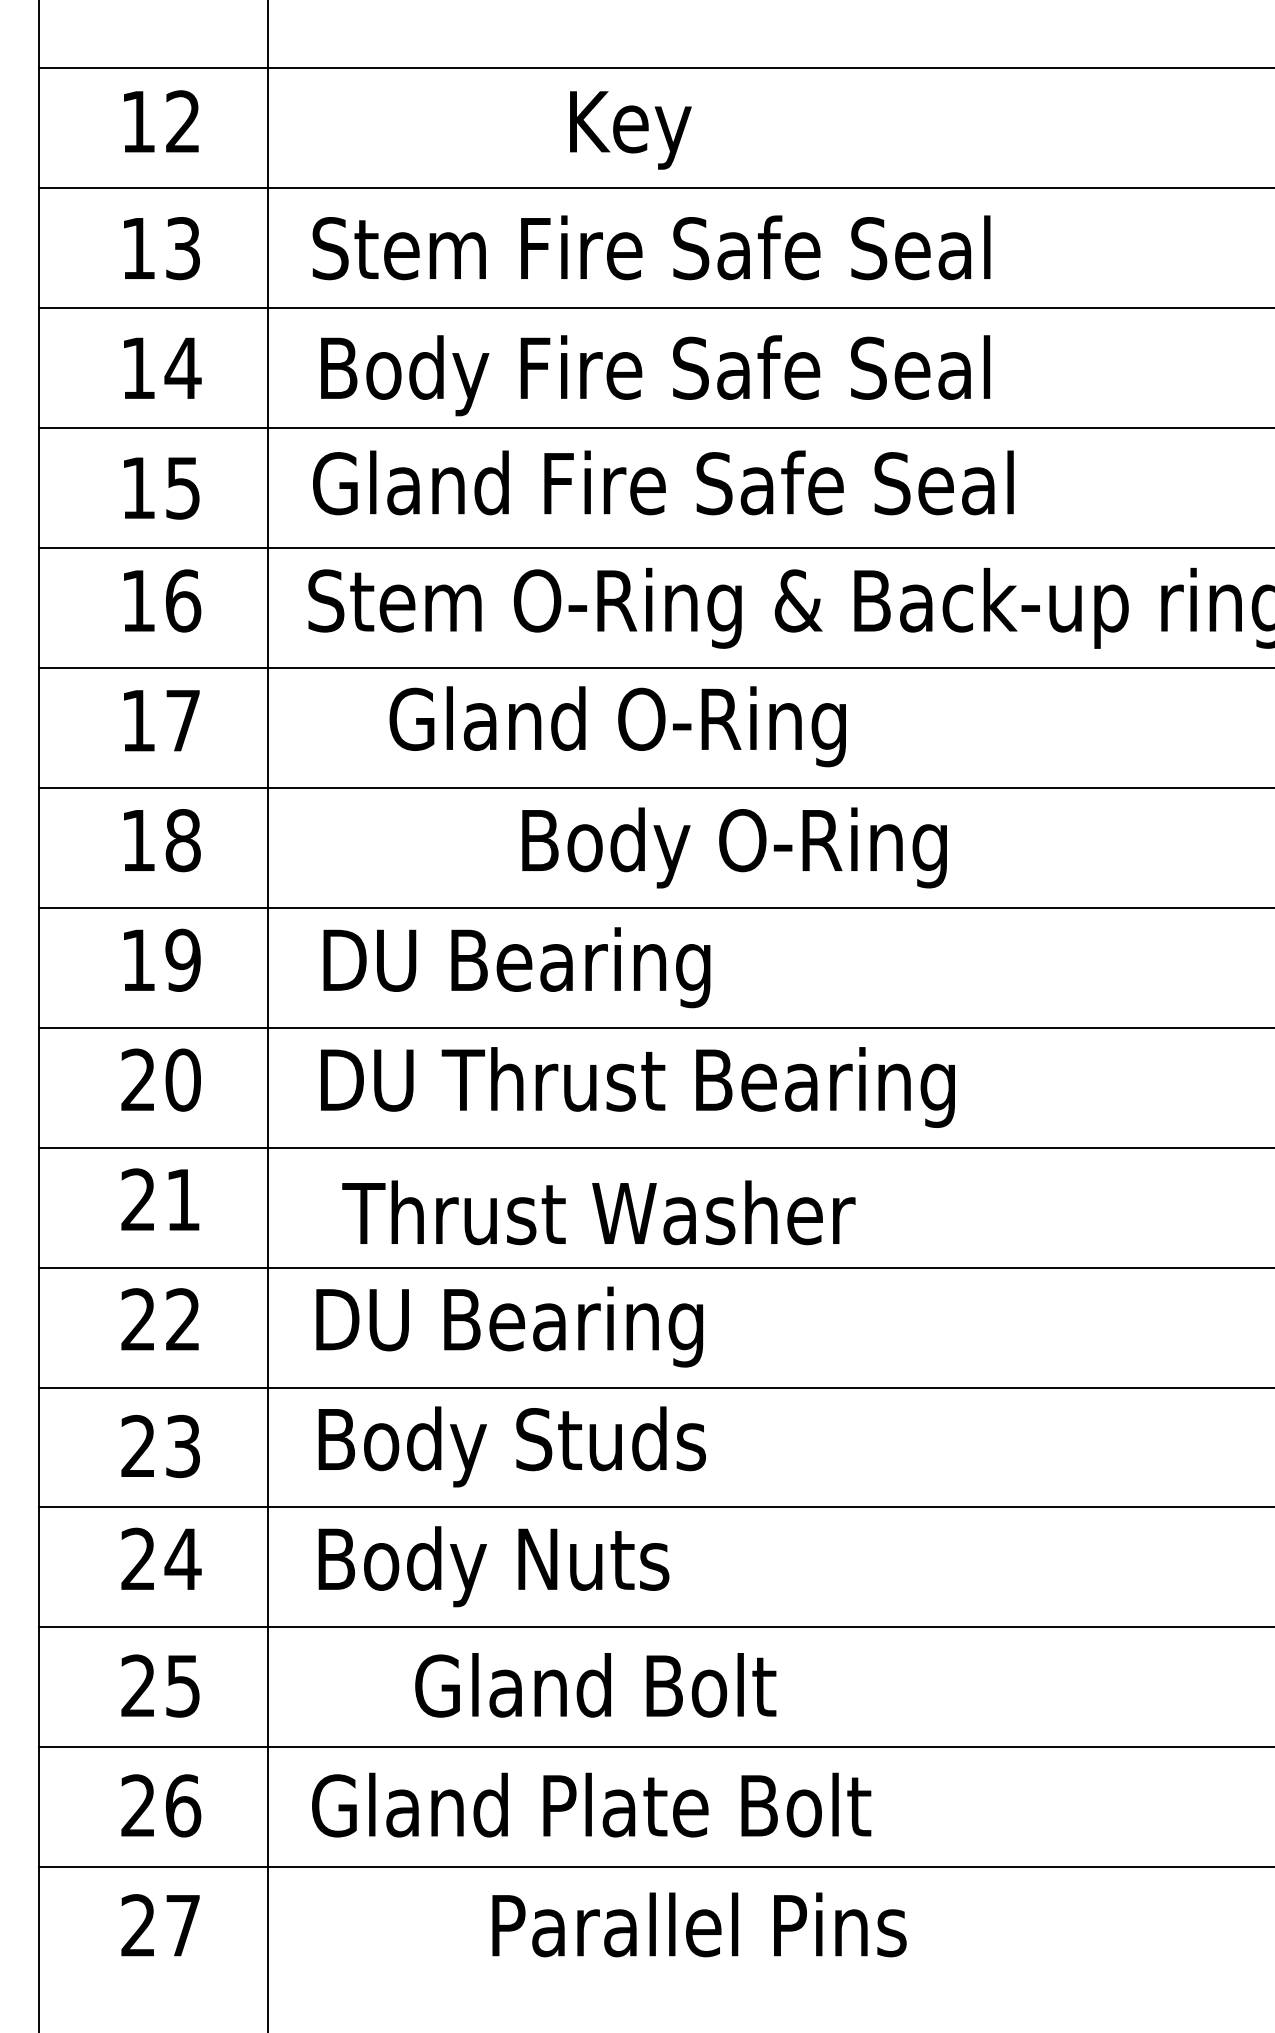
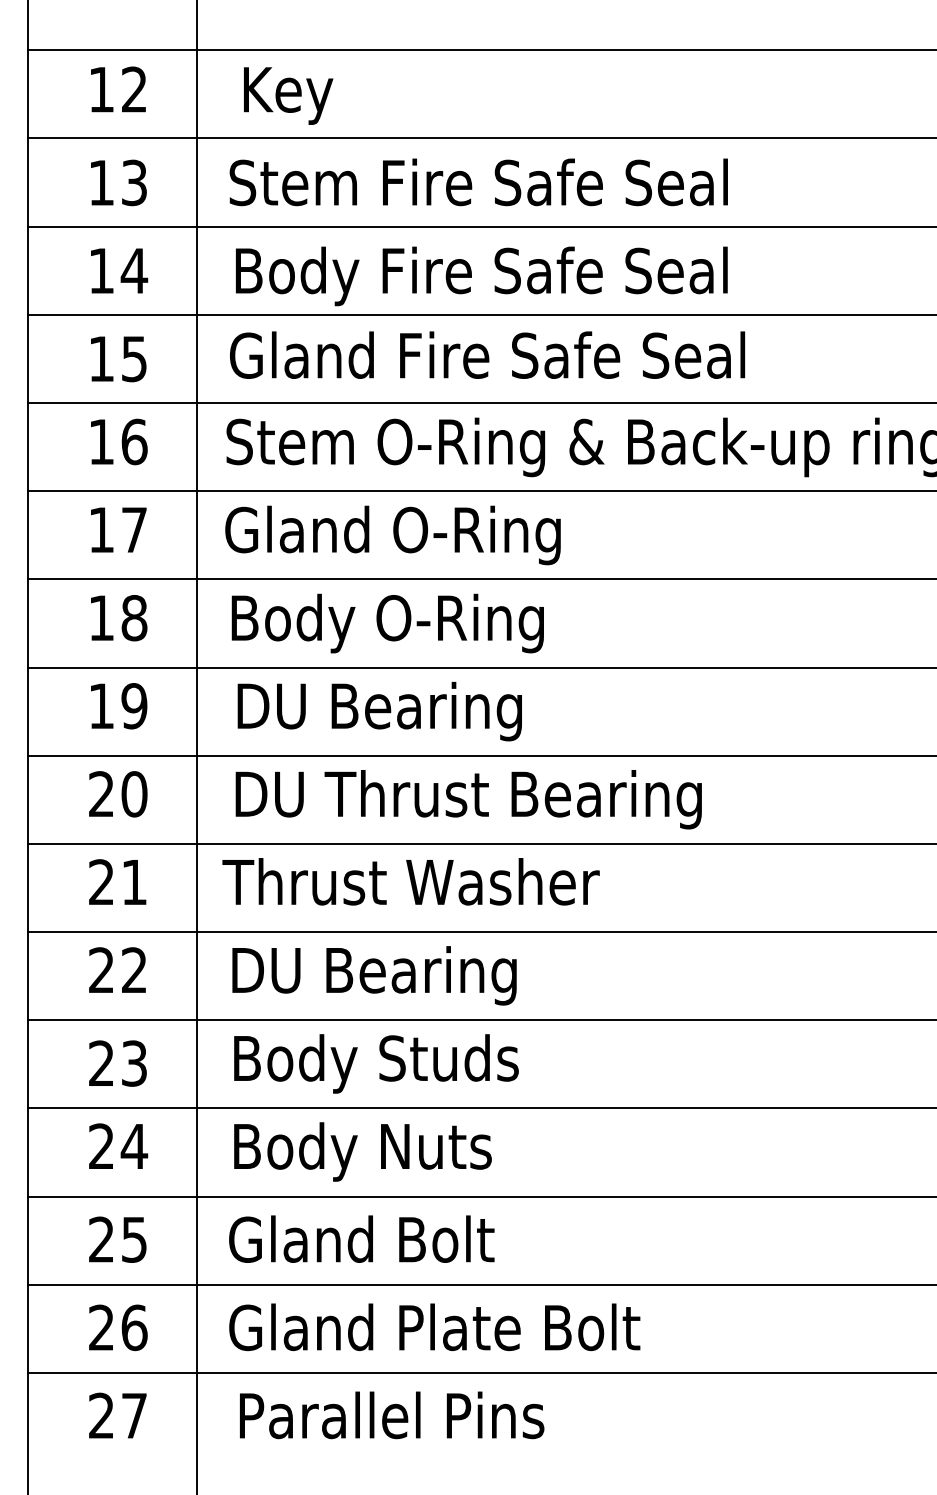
text: (630, 129) -> (288, 95), moved
text: (617, 726) -> (392, 535), moved
text: (734, 847) -> (387, 623), moved
text: (598, 1212) -> (410, 881), moved
text: (595, 1684) -> (361, 1238), moved
text: (700, 1925) -> (392, 1415), moved

